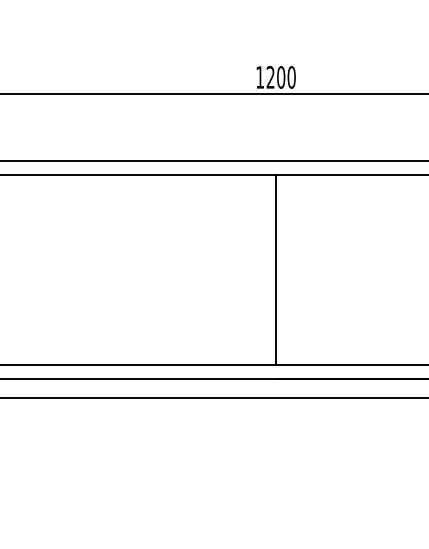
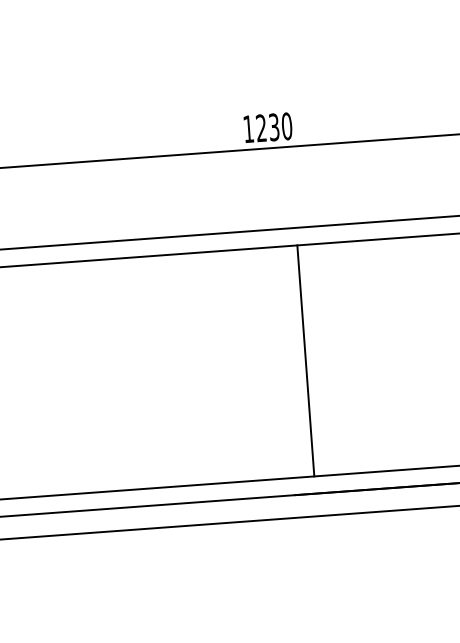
text: (281, 77) -> (274, 127), 1200 -> 1230
line: (275, 270) -> (305, 361), moved

